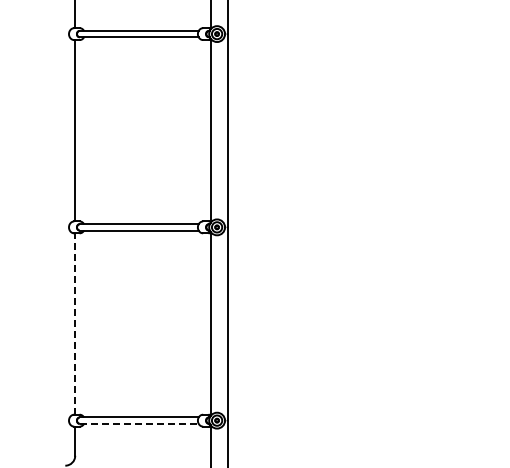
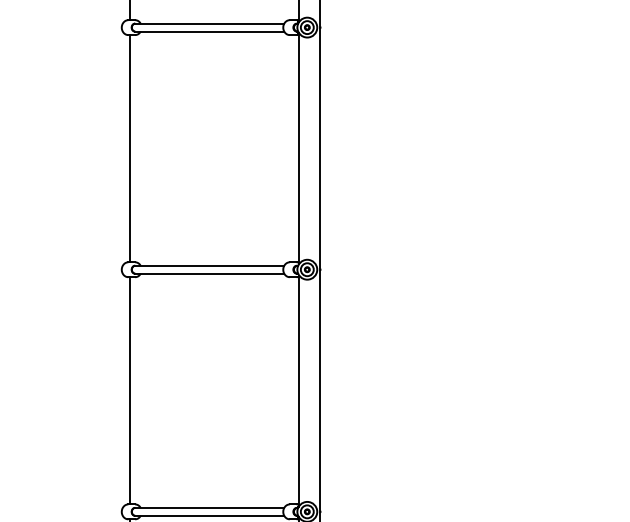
line: (75, 324) -> (129, 391), dashed -> solid
line: (139, 423) -> (210, 515), dashed -> solid

